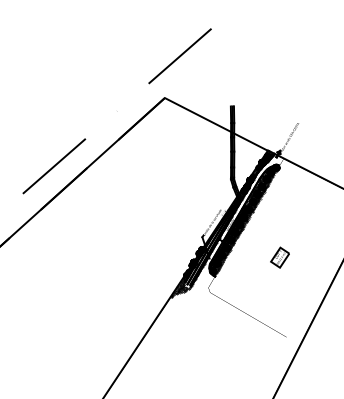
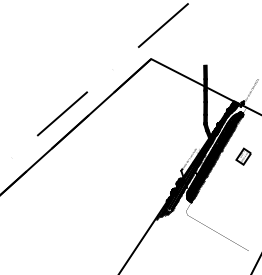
part: (279, 257) -> (243, 156), moved

